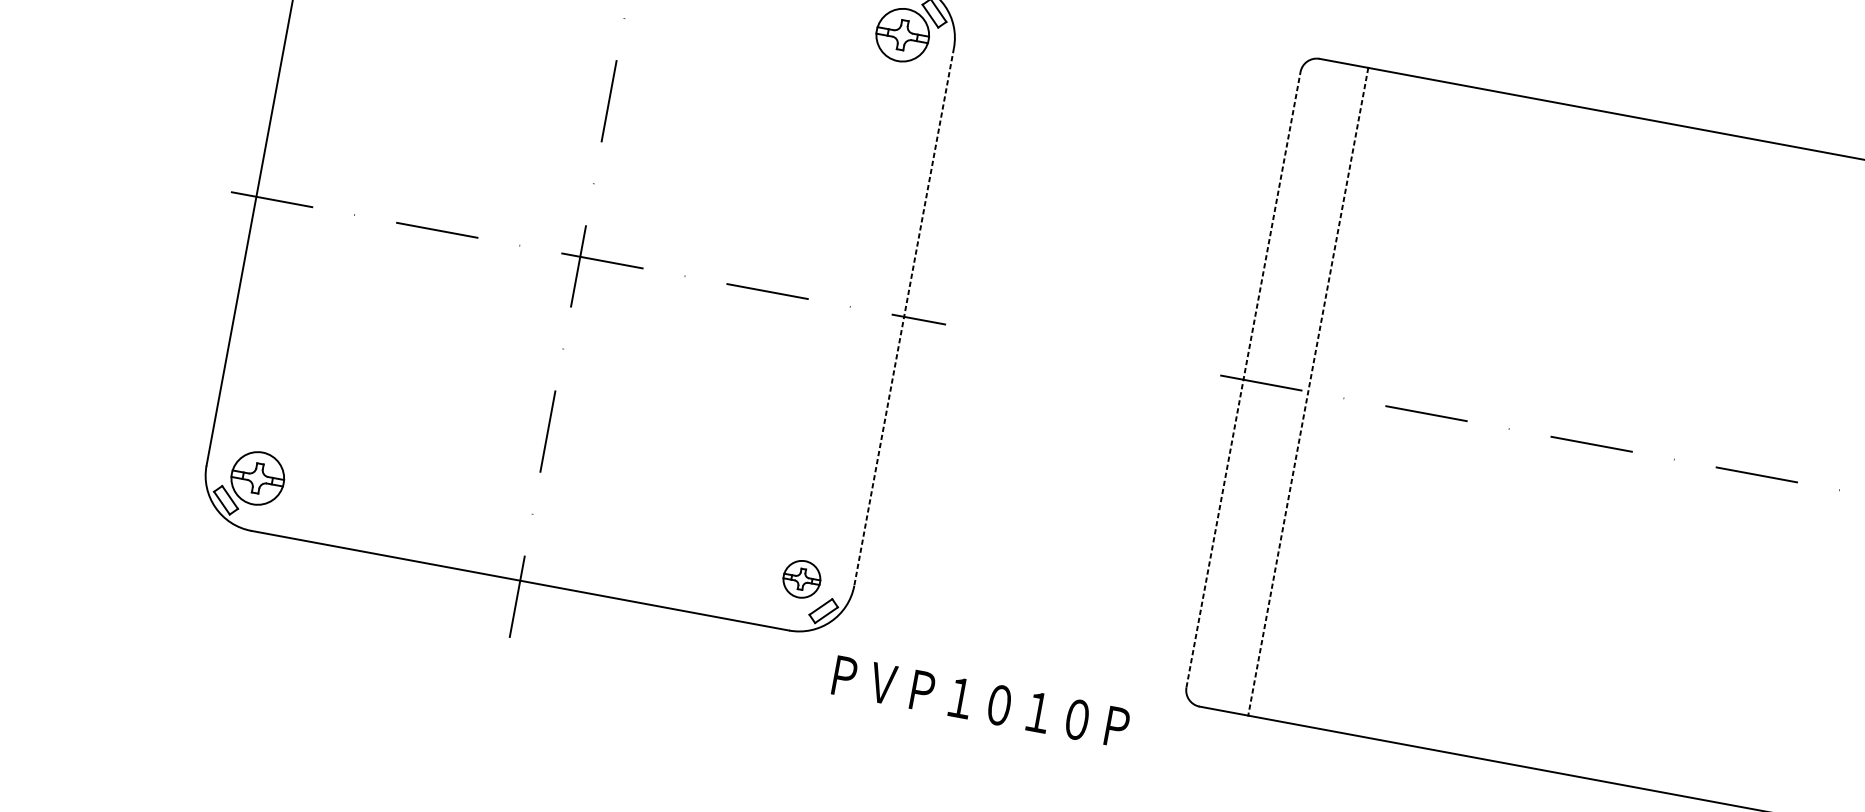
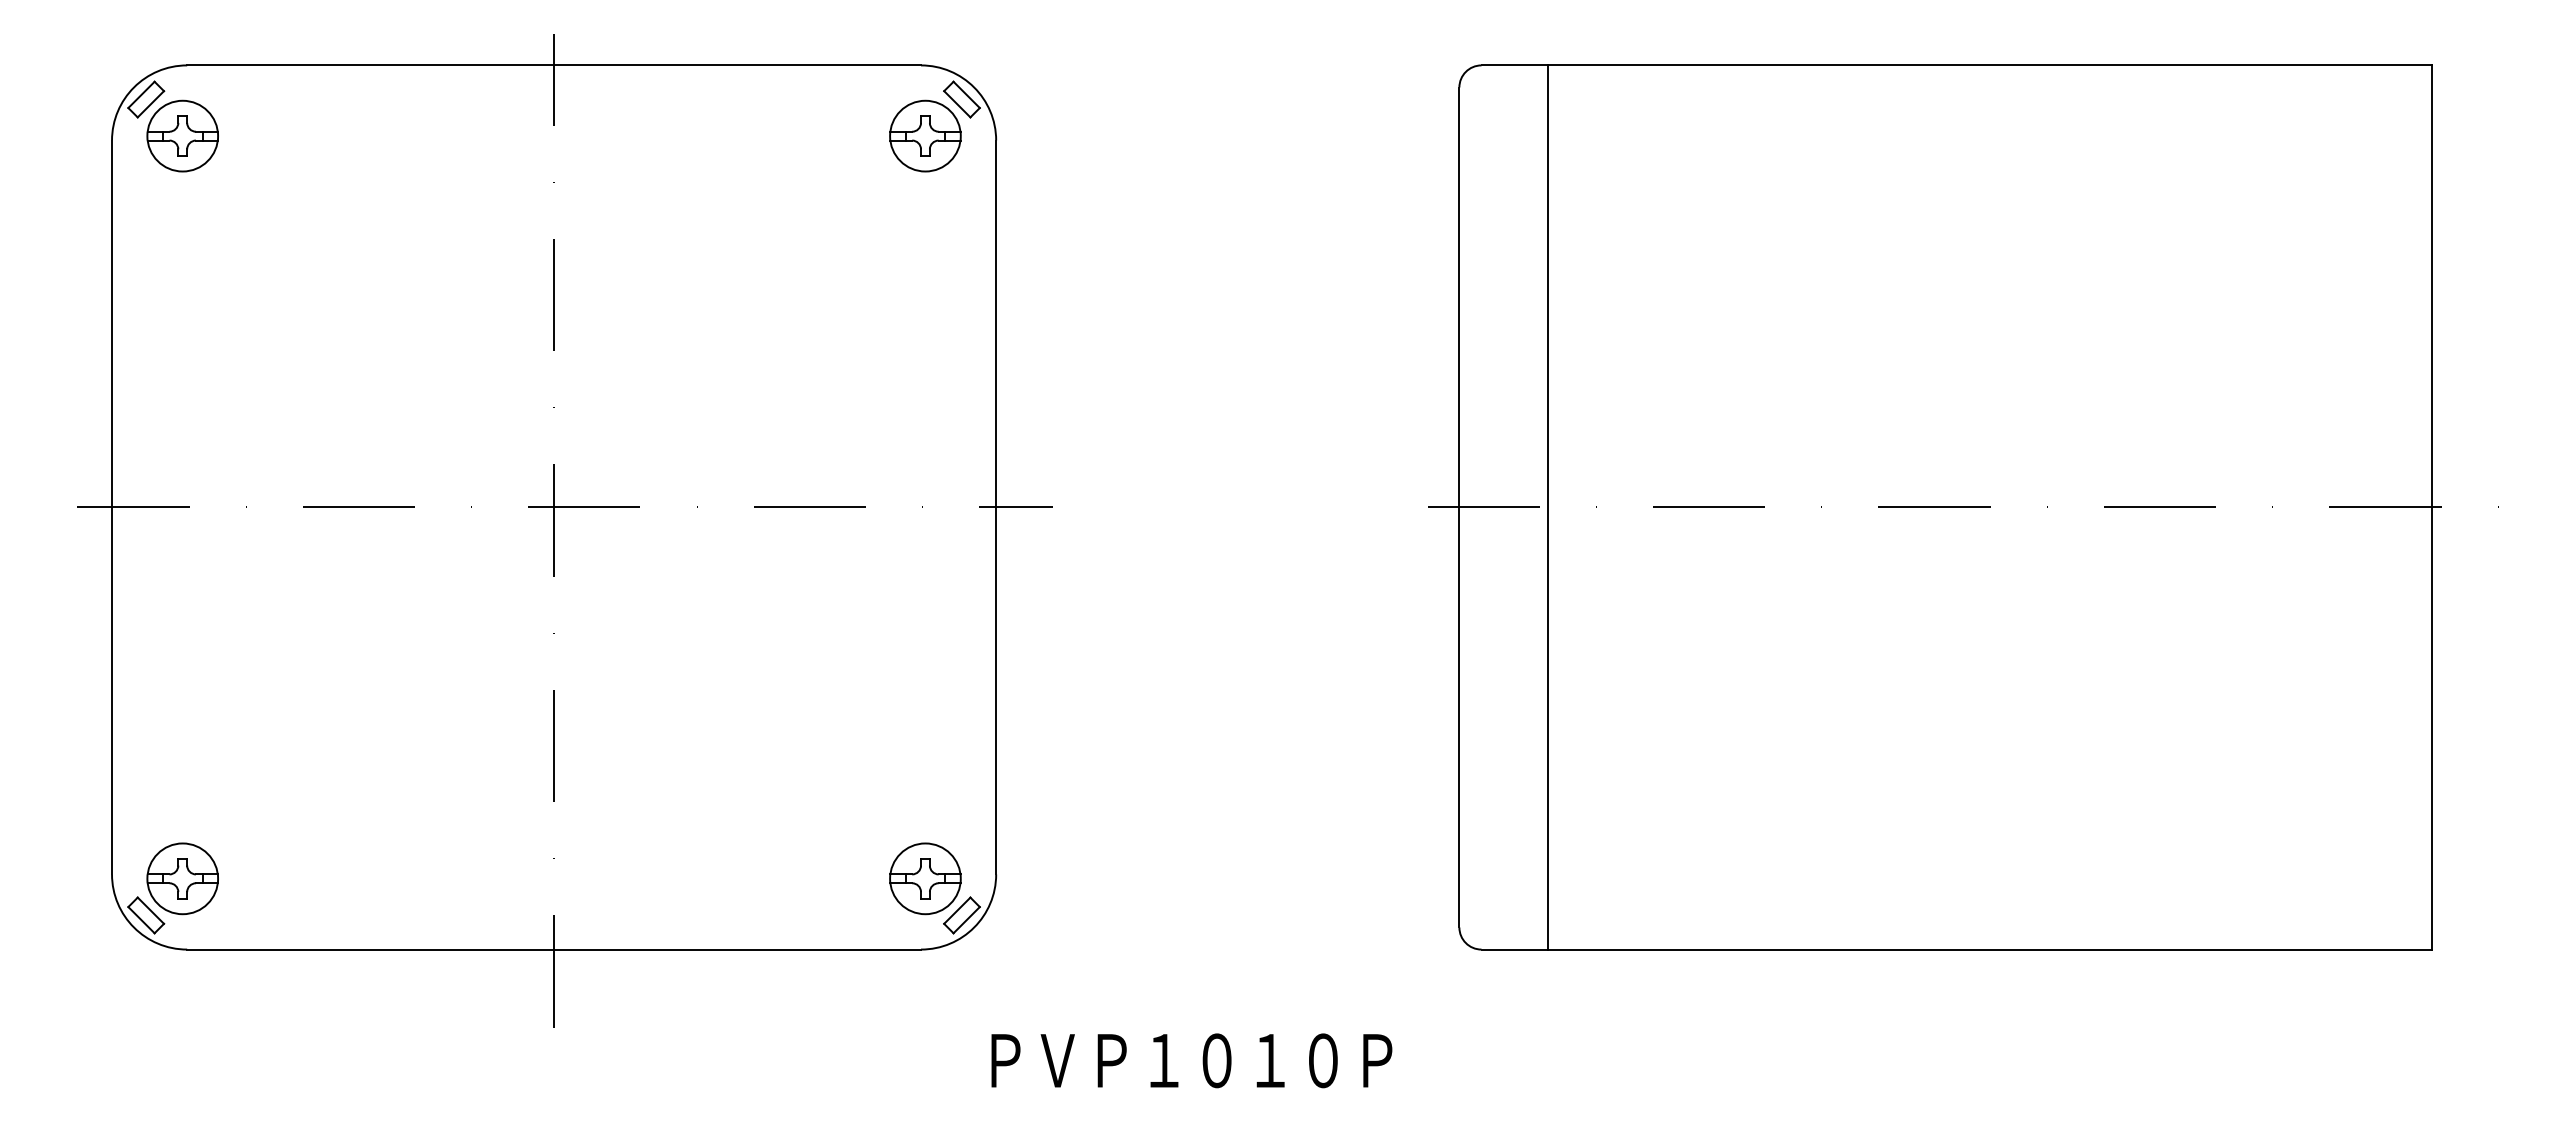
line: (904, 316) -> (996, 507), dashed -> solid
line: (1243, 379) -> (1459, 507), dashed -> solid
line: (1307, 392) -> (1547, 508), dashed -> solid
part: (802, 579) -> (925, 878), size x1.43
text: (980, 701) -> (1191, 1060), moved

